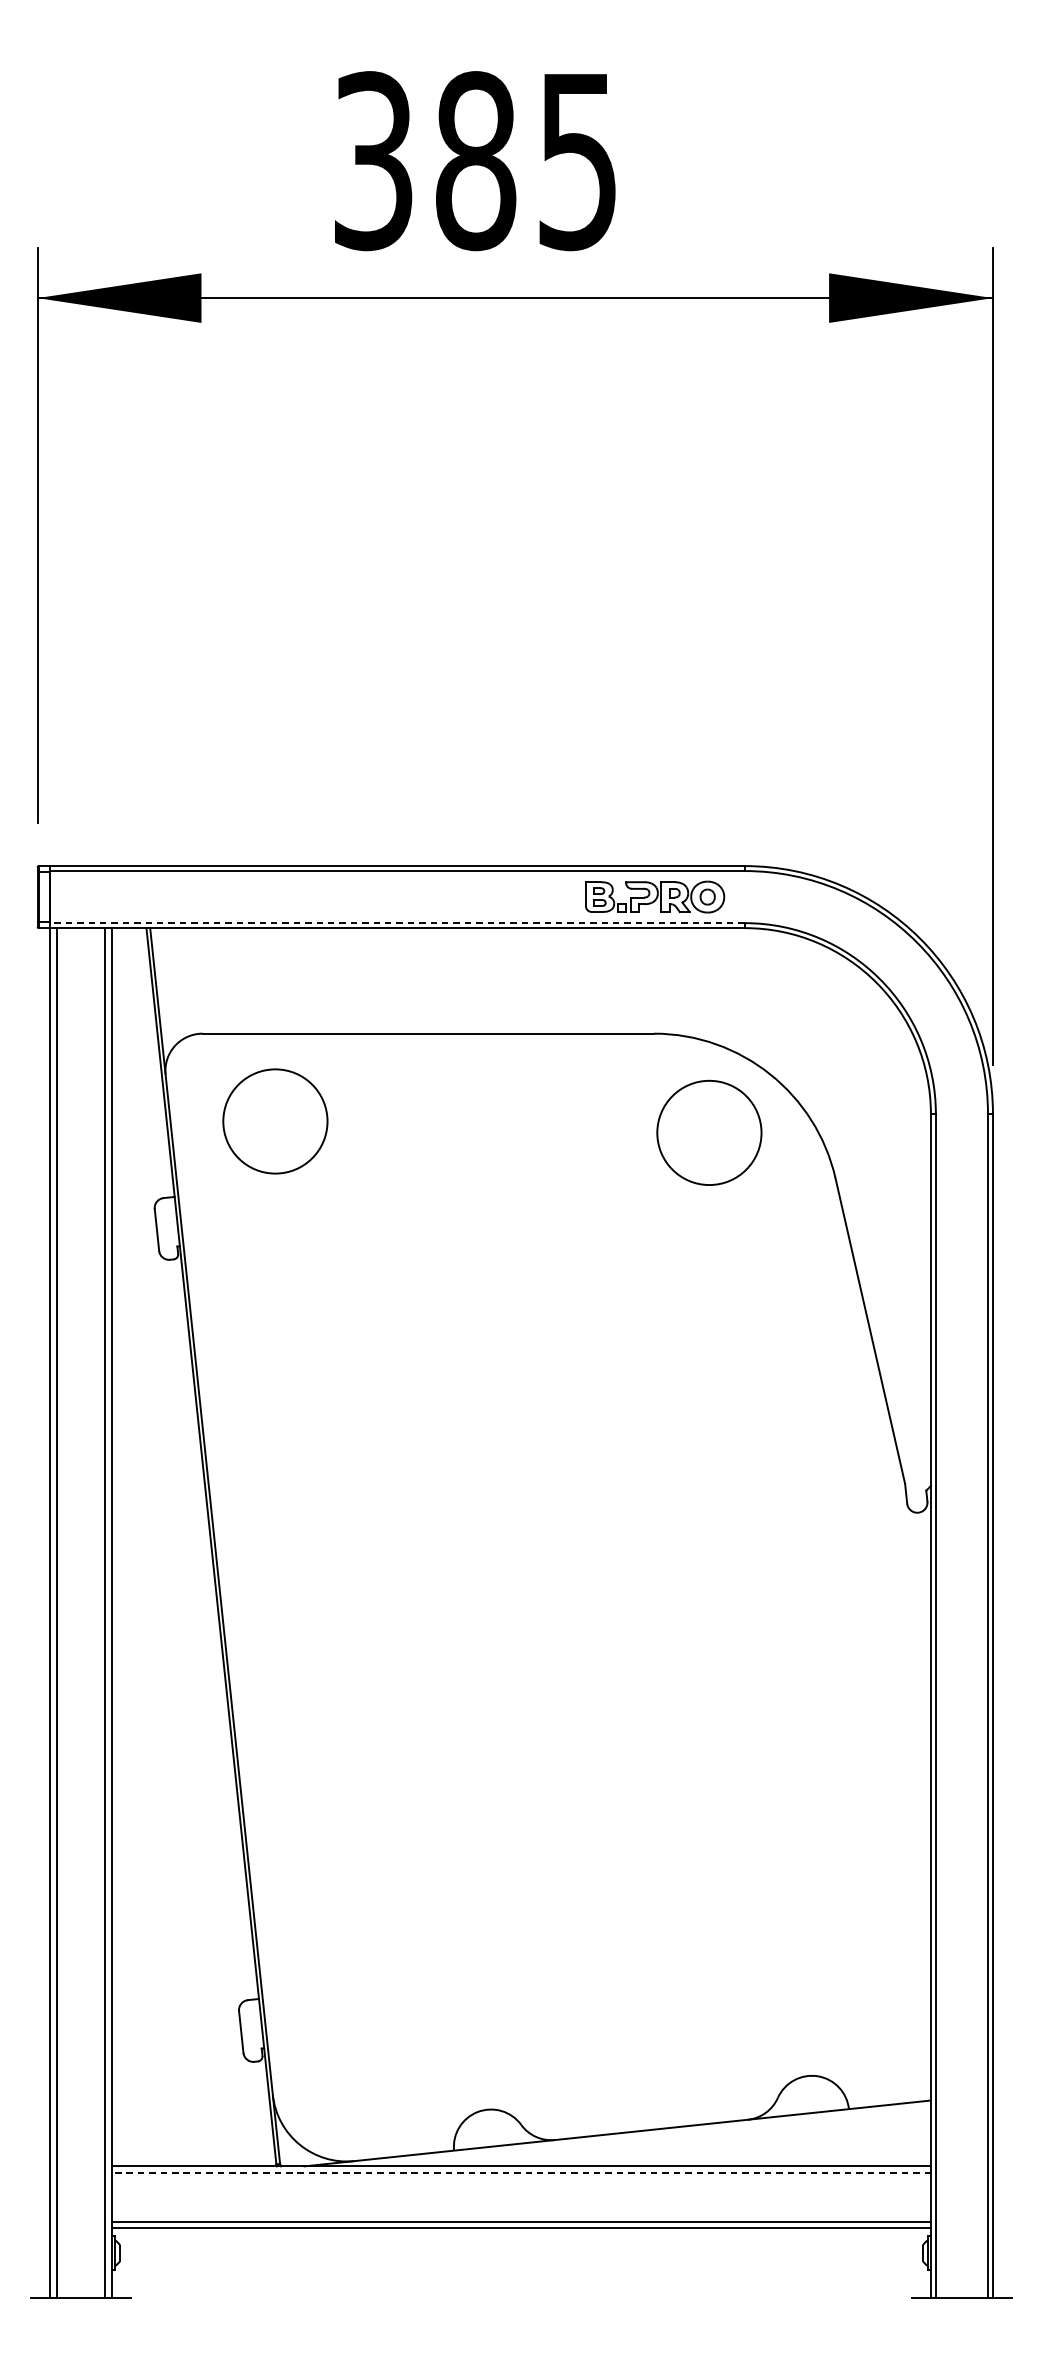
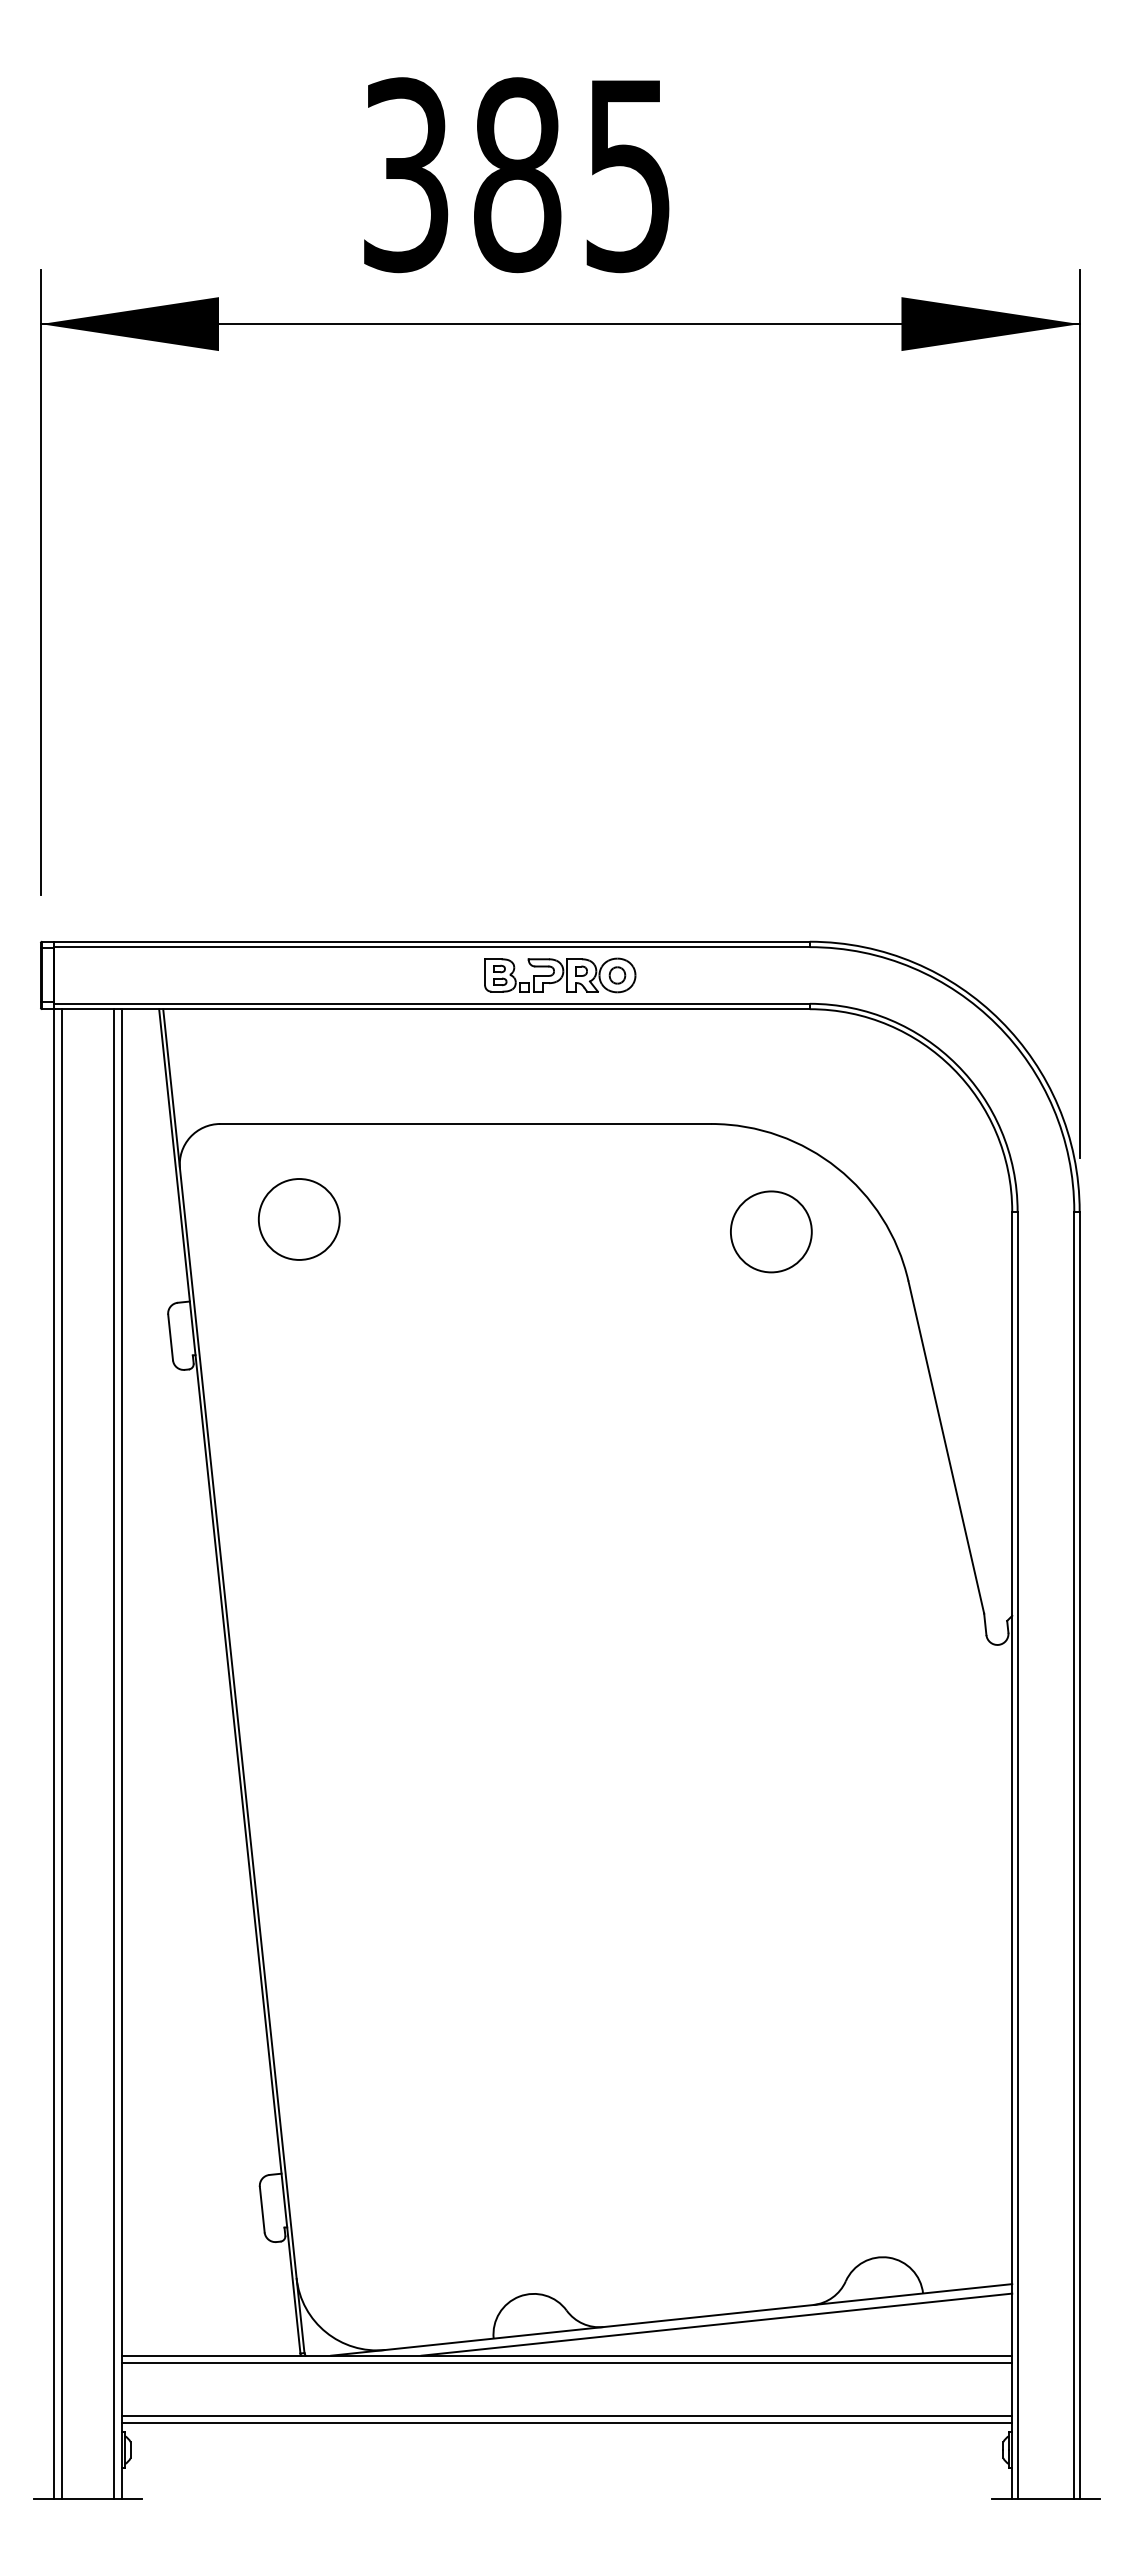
part: (655, 897) -> (560, 975), moved
line: (397, 922) -> (432, 1003), dashed -> solid
circle: (274, 1121) -> (298, 1219), size x0.71
circle: (708, 1132) -> (770, 1231), size x0.71
line: (658, 2137) -> (716, 2324), added
line: (521, 2173) -> (566, 2363), dashed -> solid

